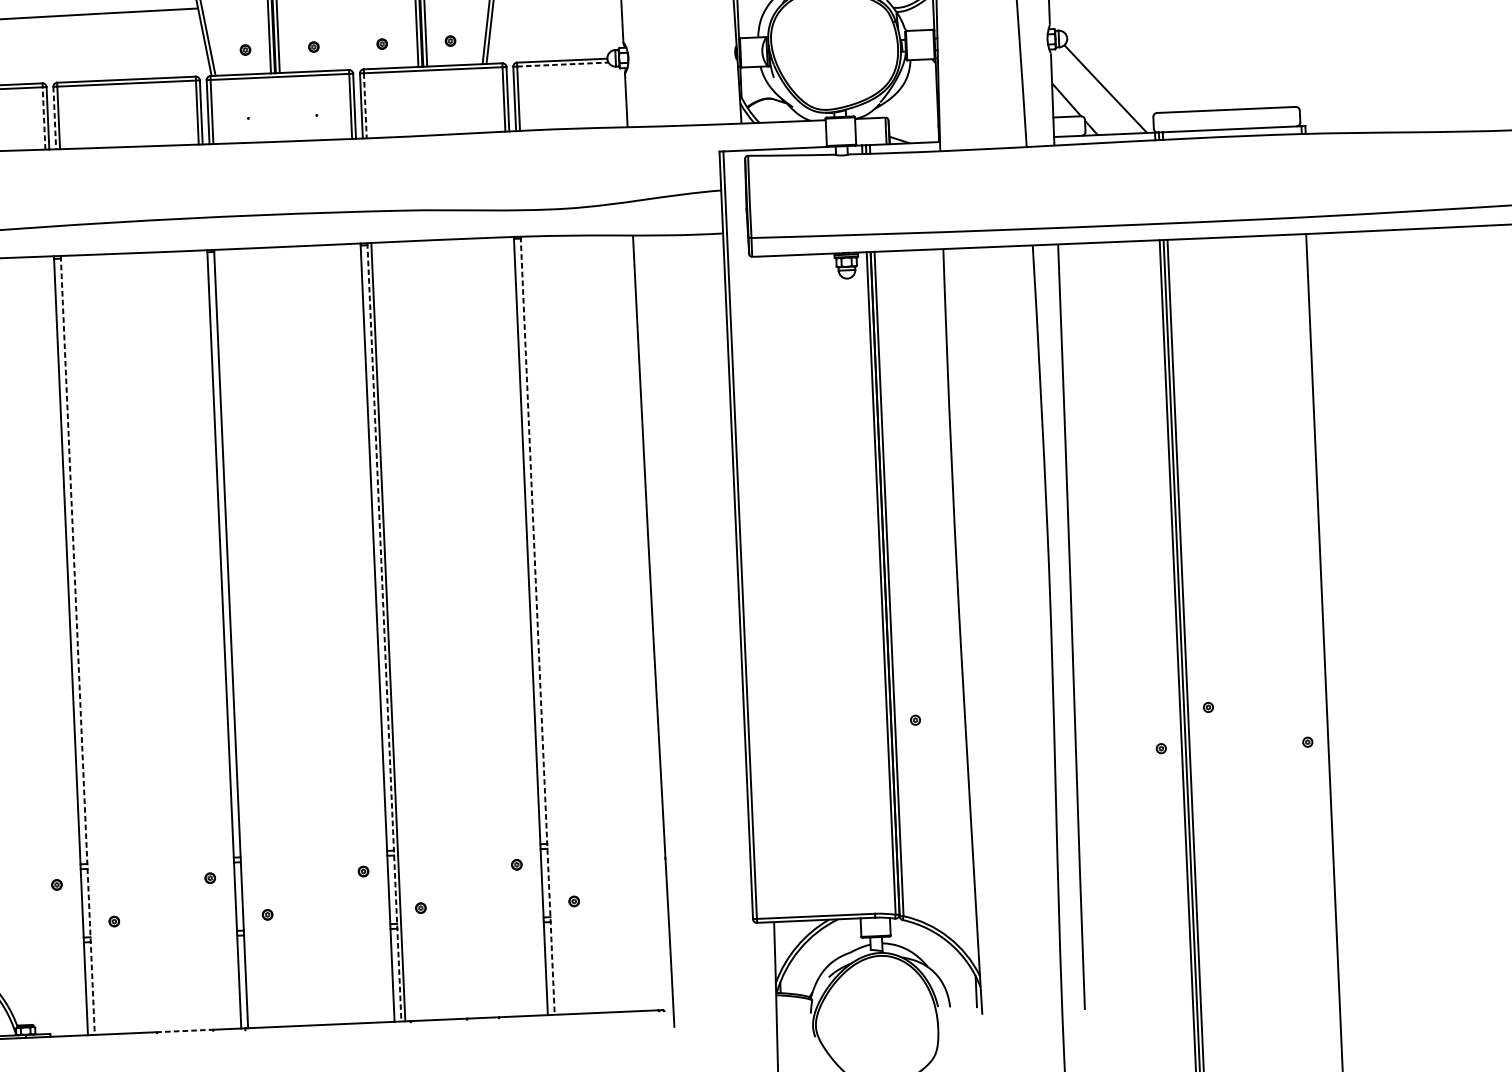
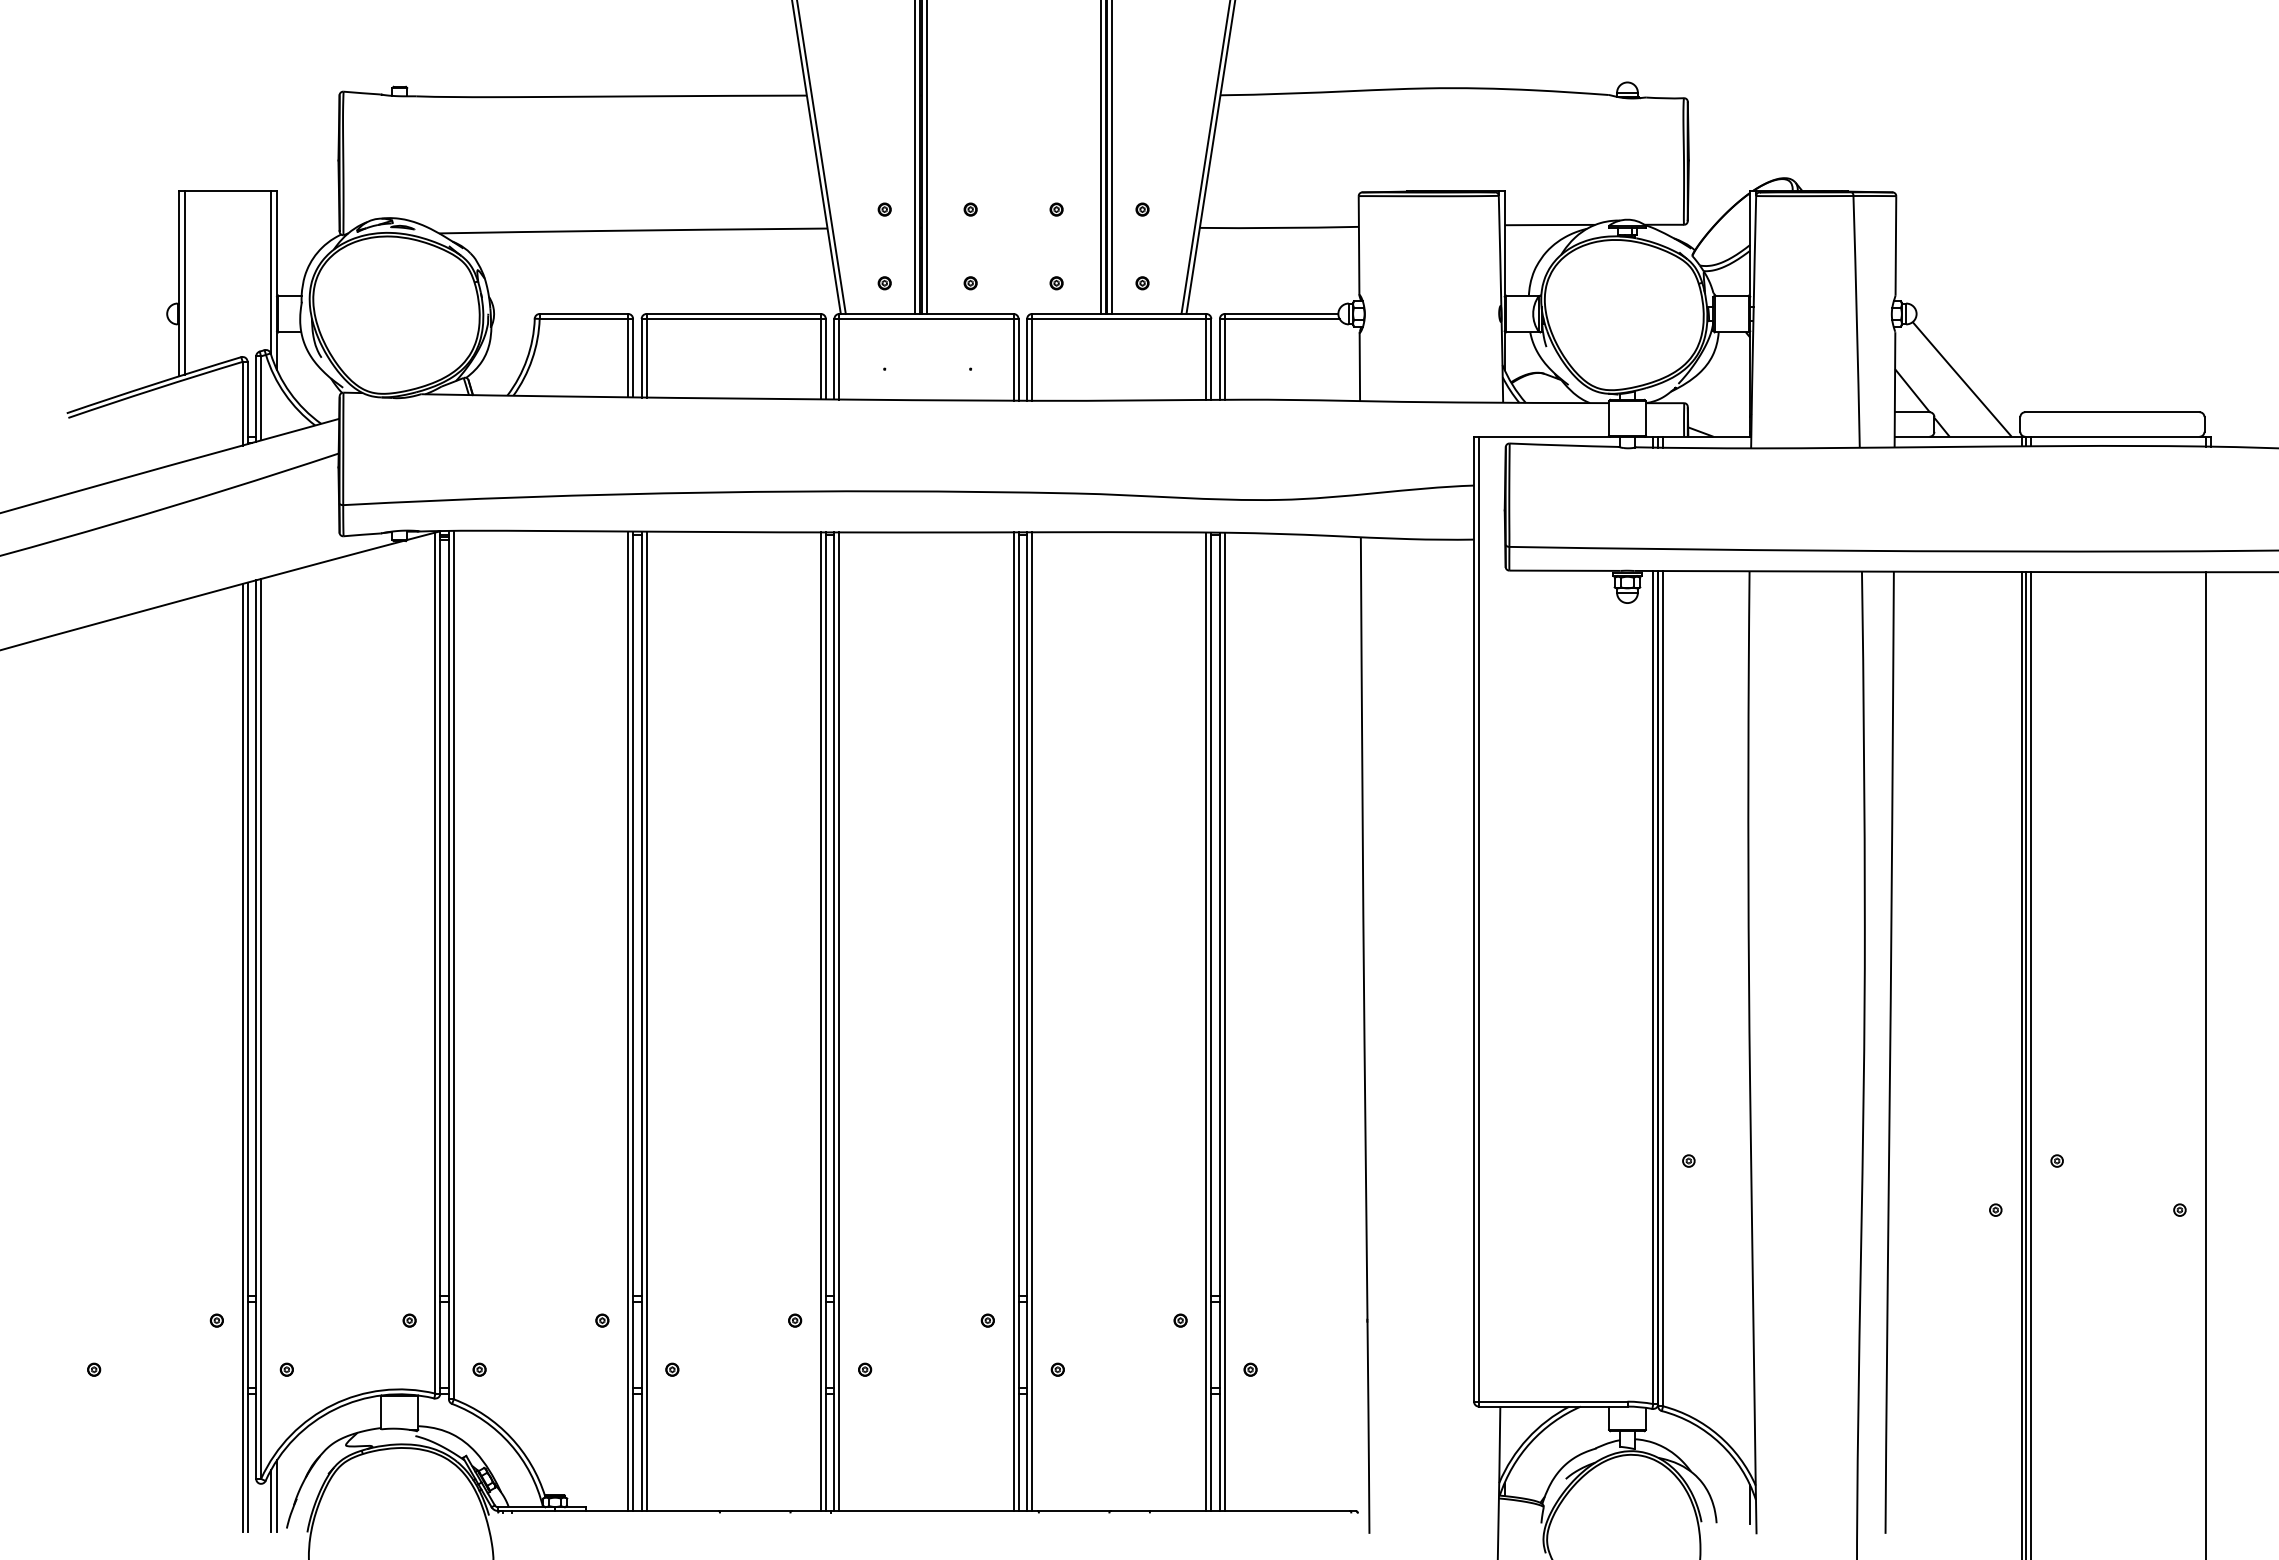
line: (563, 64) -> (1282, 318), dashed -> solid
line: (365, 105) -> (1032, 359), dashed -> solid
line: (44, 117) -> (628, 357), dashed -> solid
line: (54, 118) -> (641, 358), dashed -> solid
line: (541, 625) -> (1224, 1021), added
line: (527, 626) -> (1206, 1021), added
line: (537, 626) -> (1219, 1022), dashed -> solid
line: (373, 632) -> (1013, 1021), added
line: (384, 633) -> (1027, 1022), dashed -> solid
line: (235, 638) -> (839, 1021), added
line: (220, 639) -> (820, 1021), added
line: (81, 644) -> (646, 1020), added
line: (67, 645) -> (628, 1020), added
line: (77, 645) -> (641, 1021), dashed -> solid
line: (185, 1030) -> (755, 1510), dashed -> solid

